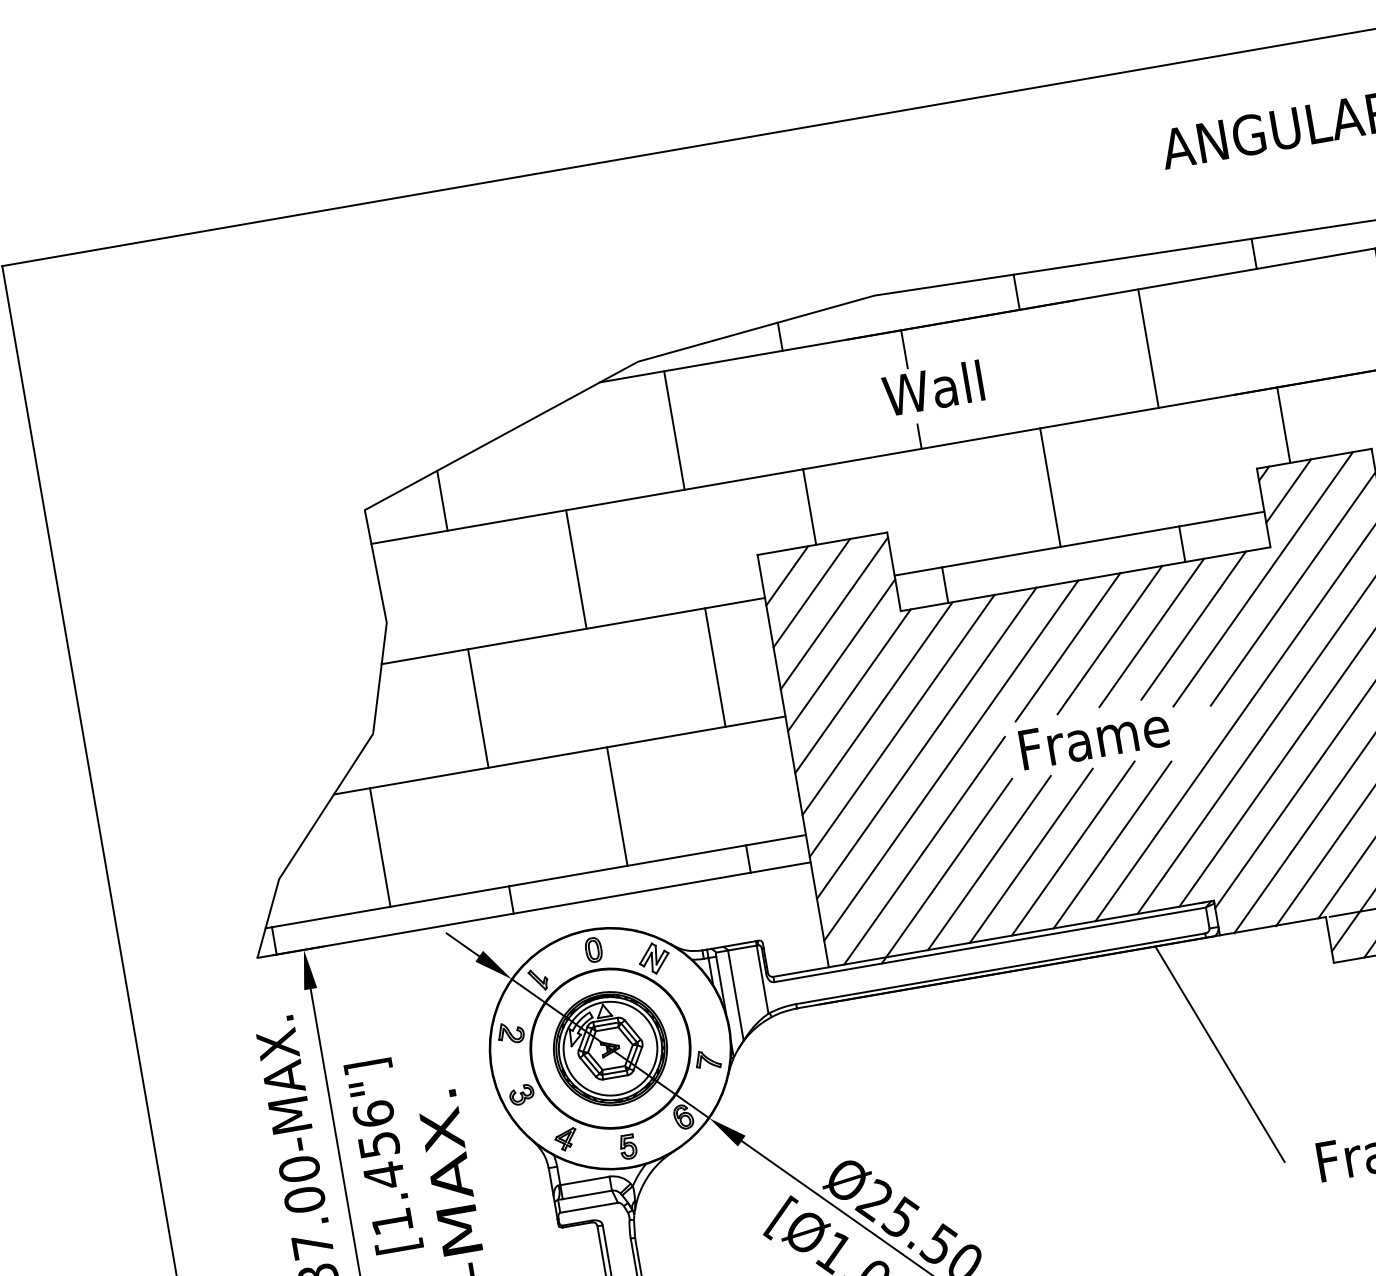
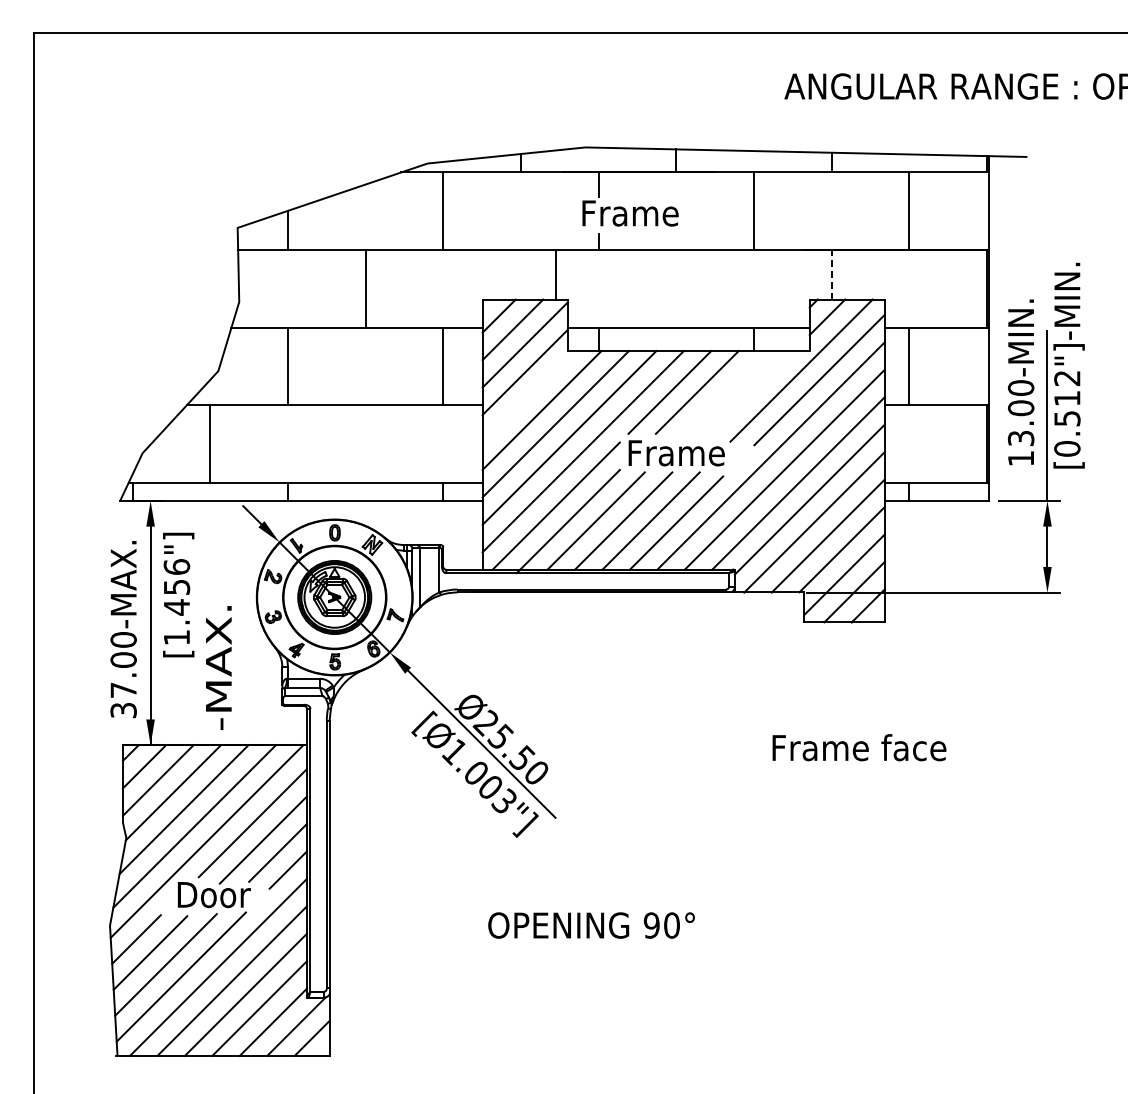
text: (958, 383) -> (629, 212), Wall -> Frame
line: (1283, 424) -> (831, 274), solid -> dashed
line: (1050, 486) -> (676, 288), removed
line: (808, 506) -> (555, 274), moved
line: (1192, 625) -> (751, 392), removed
line: (1151, 633) -> (724, 392), removed
line: (853, 690) -> (528, 396), removed
line: (617, 807) -> (365, 444), removed
line: (1219, 1053) -> (721, 667), removed
text: (383, 1155) -> (178, 594), moved

